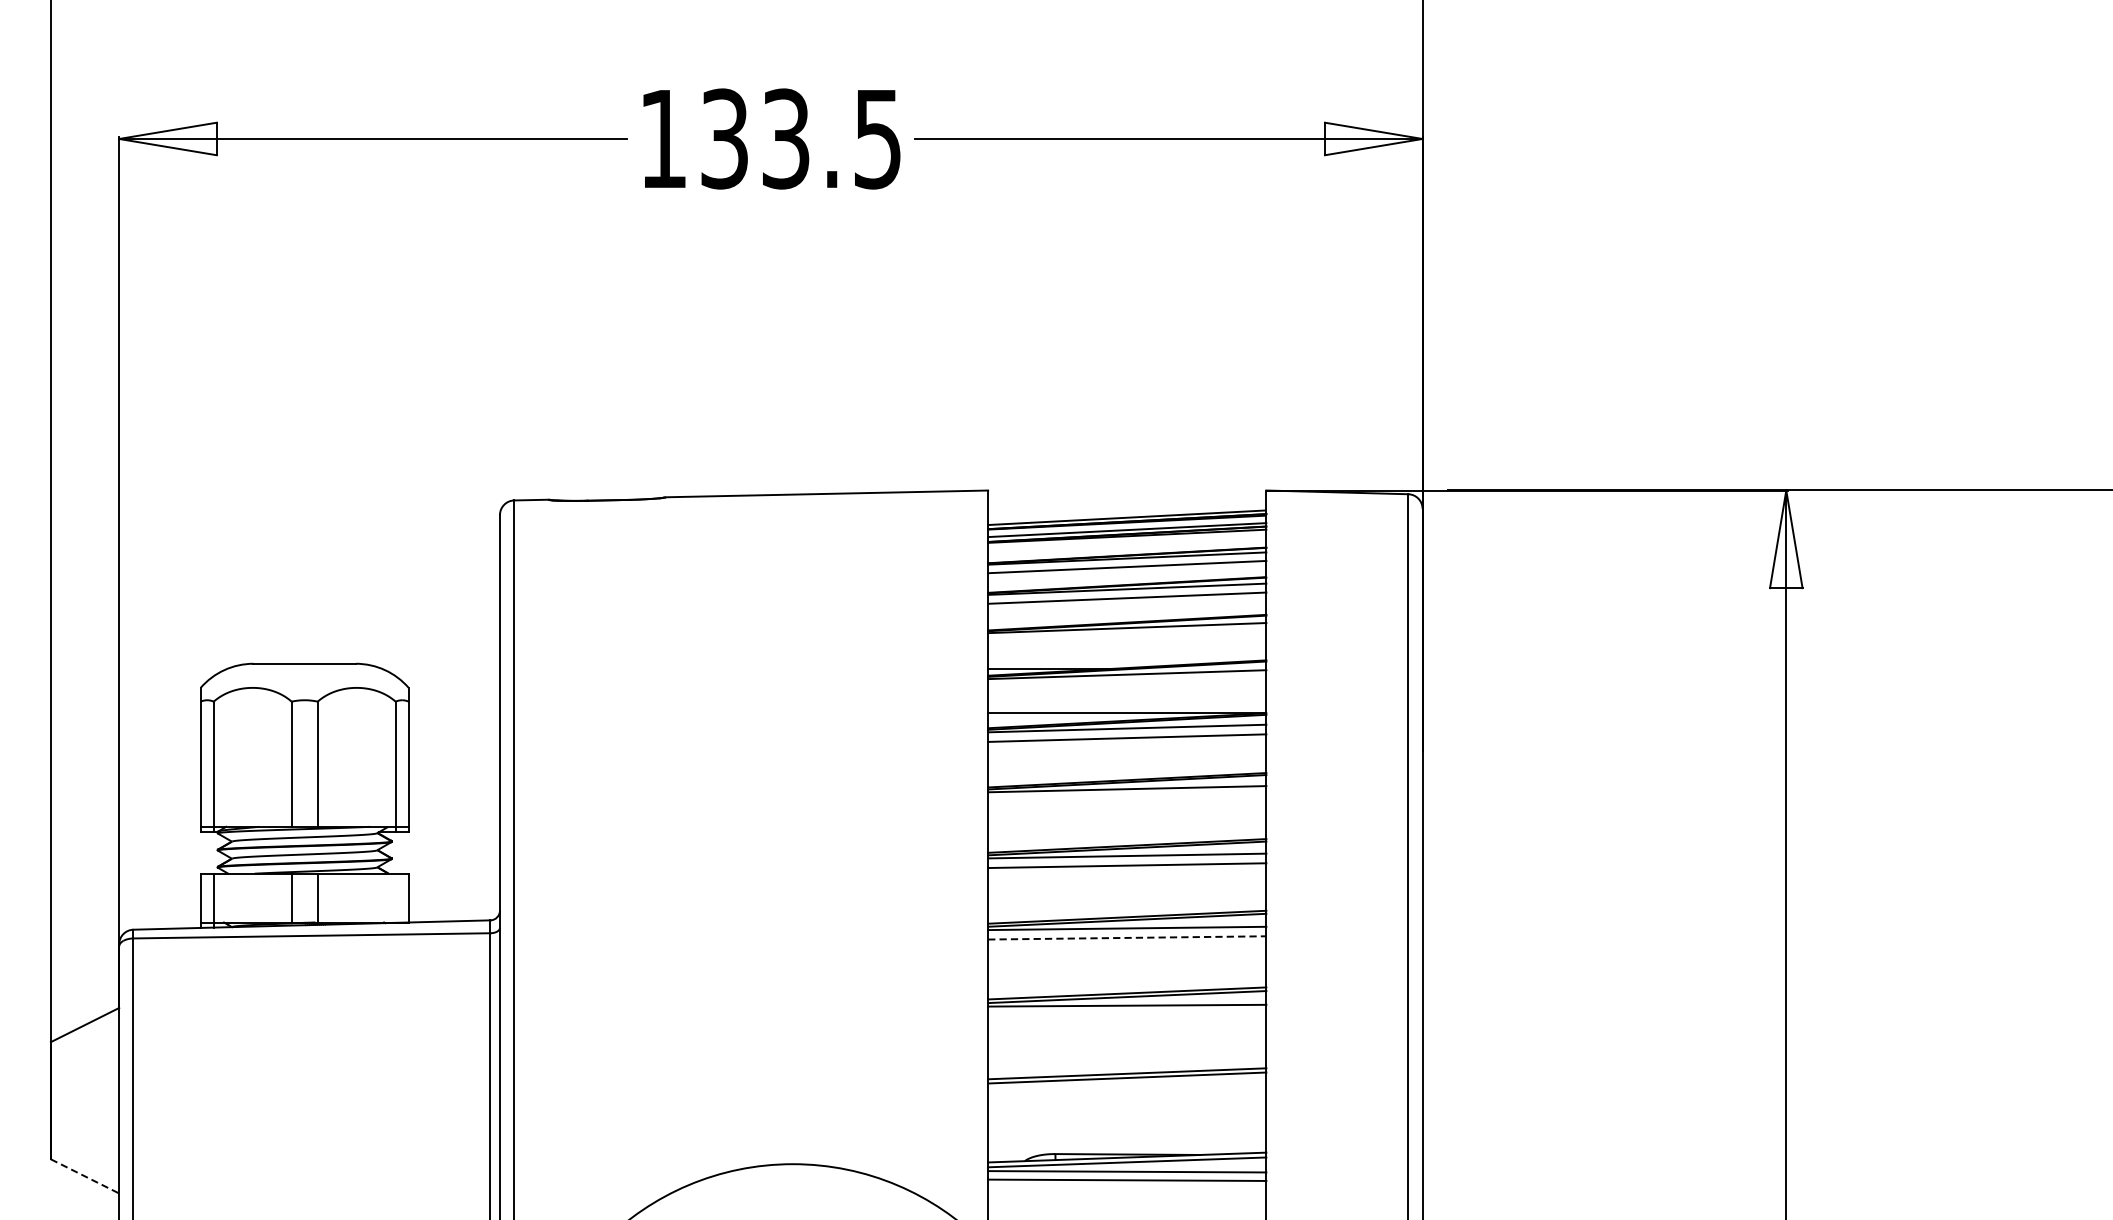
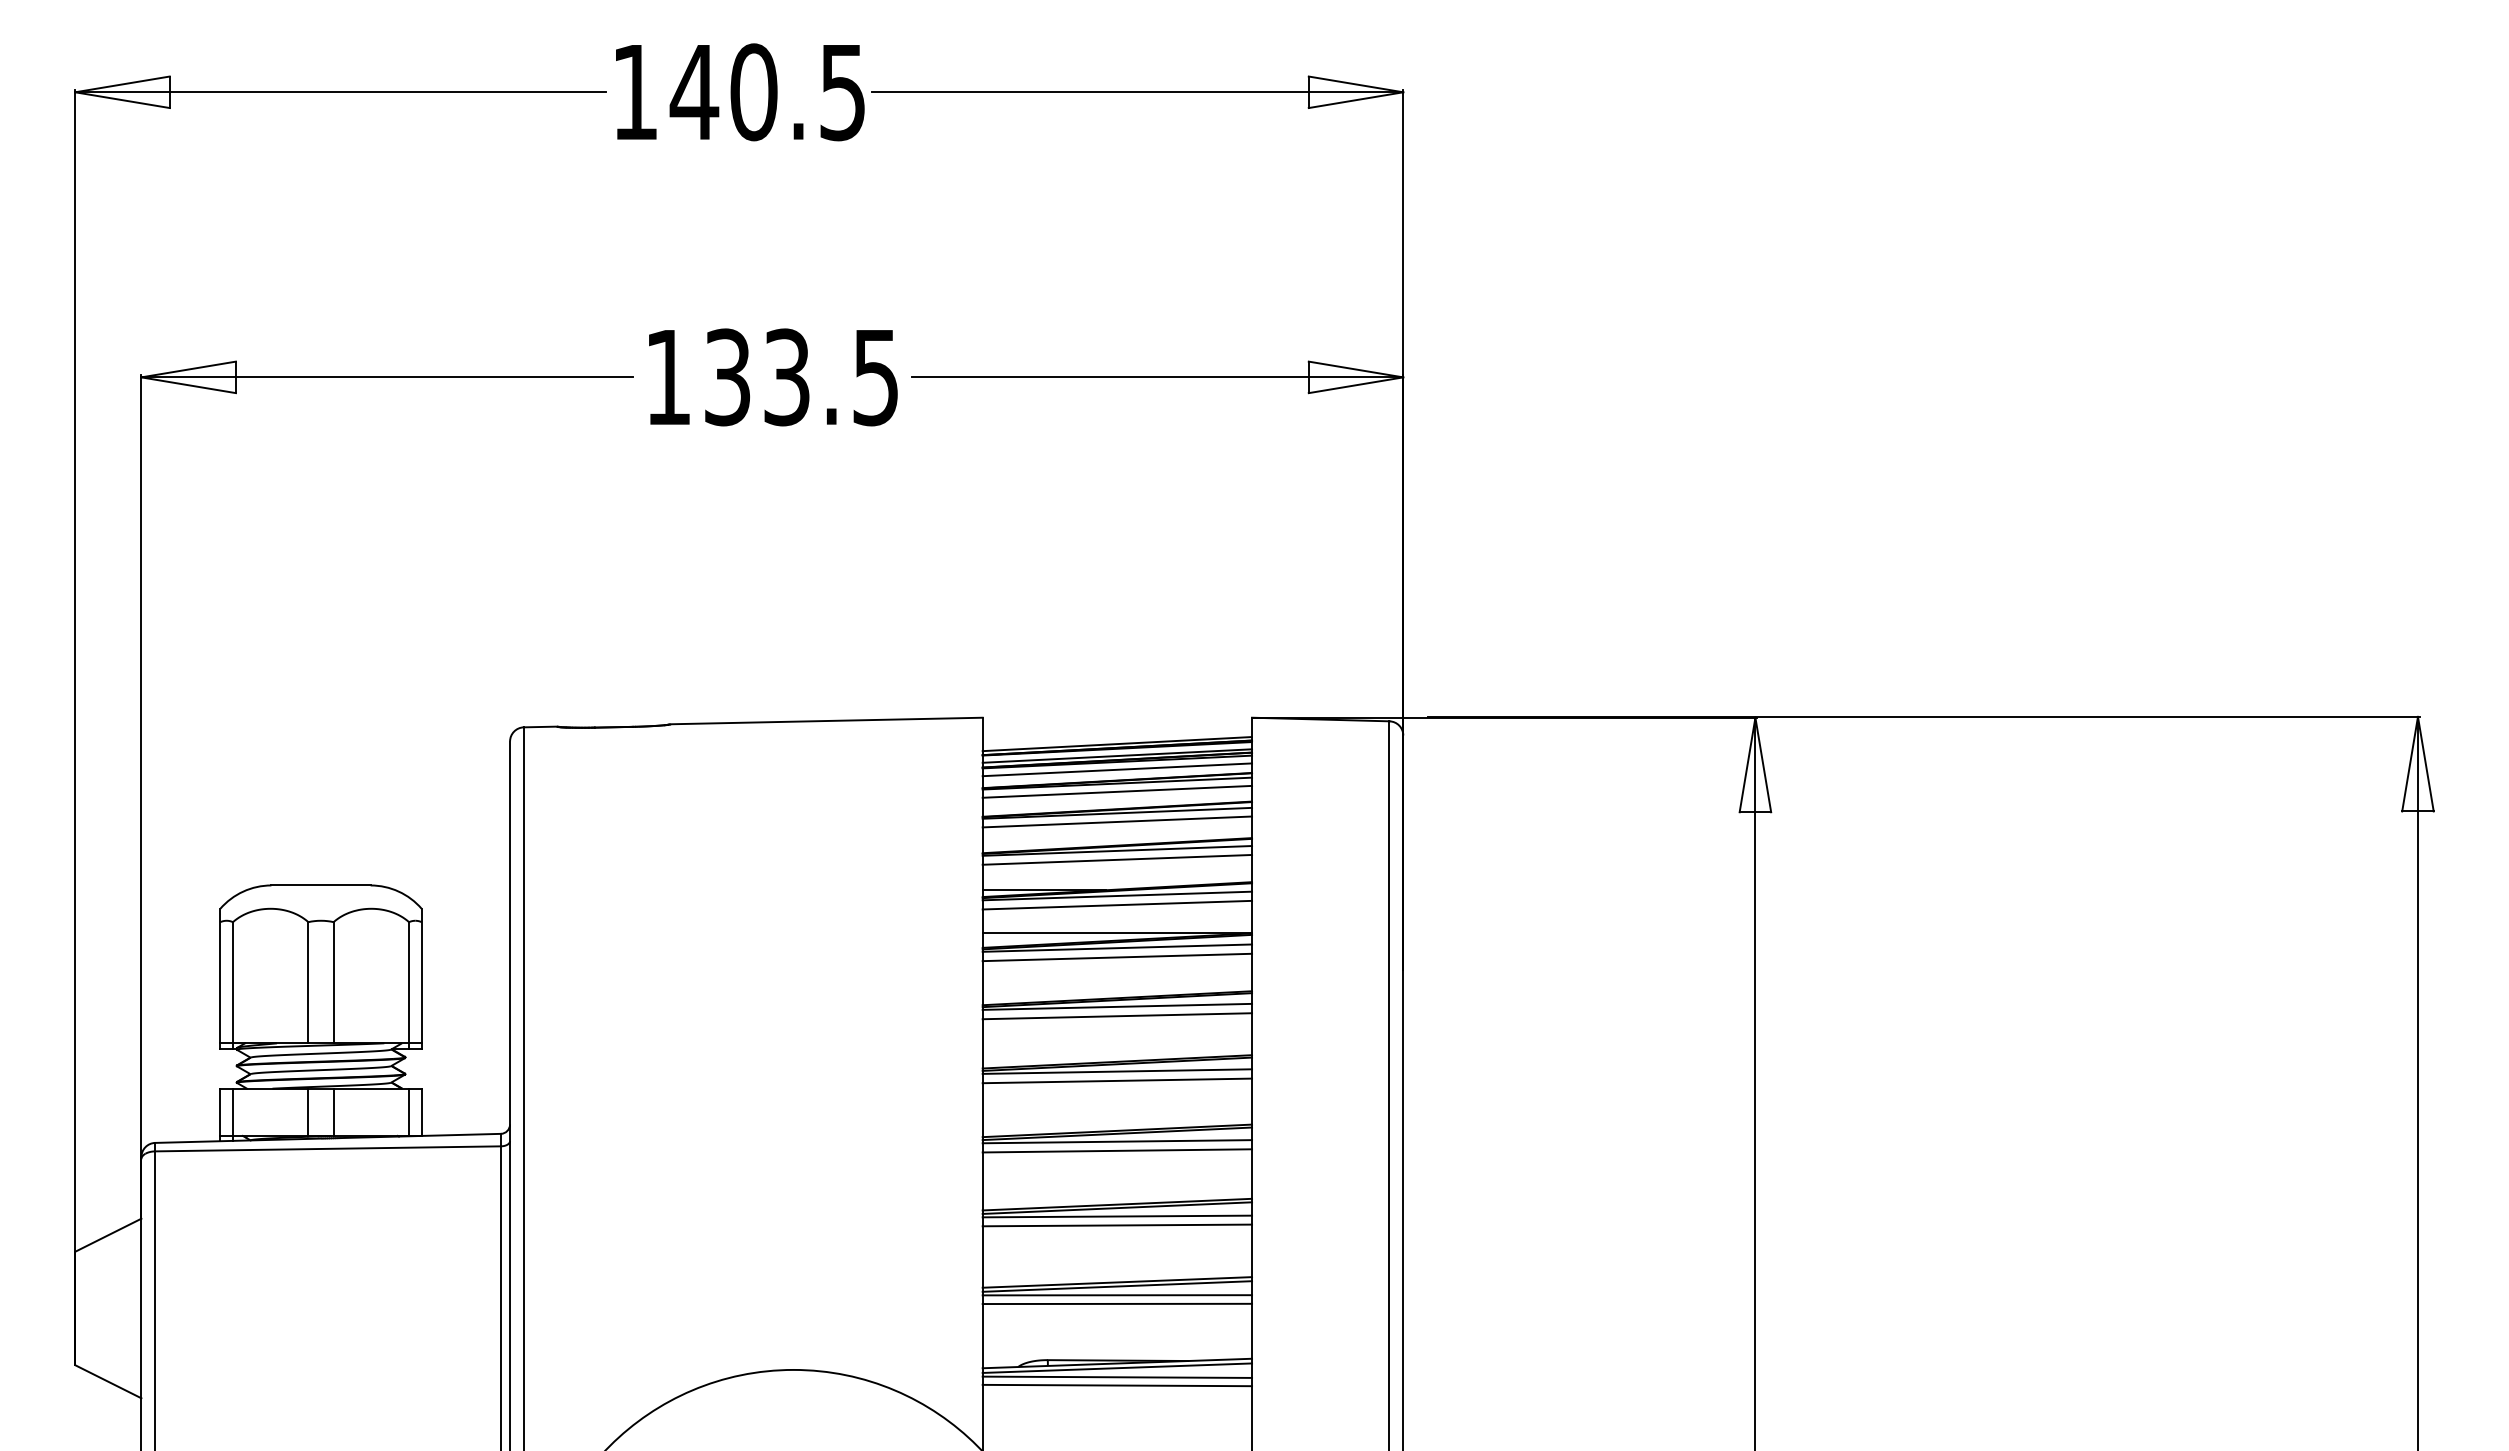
line: (1127, 543) -> (1117, 769), added
line: (1127, 636) -> (1117, 859), added
line: (1127, 683) -> (1117, 904), added
line: (1127, 799) -> (1117, 1016), added
line: (396, 898) -> (409, 1112), added
line: (1127, 937) -> (1117, 1150), dashed -> solid
line: (1127, 1015) -> (1117, 1225), added
line: (1127, 1087) -> (1117, 1295), added
line: (1127, 1095) -> (1117, 1303), added
line: (85, 1176) -> (108, 1381), dashed -> solid

